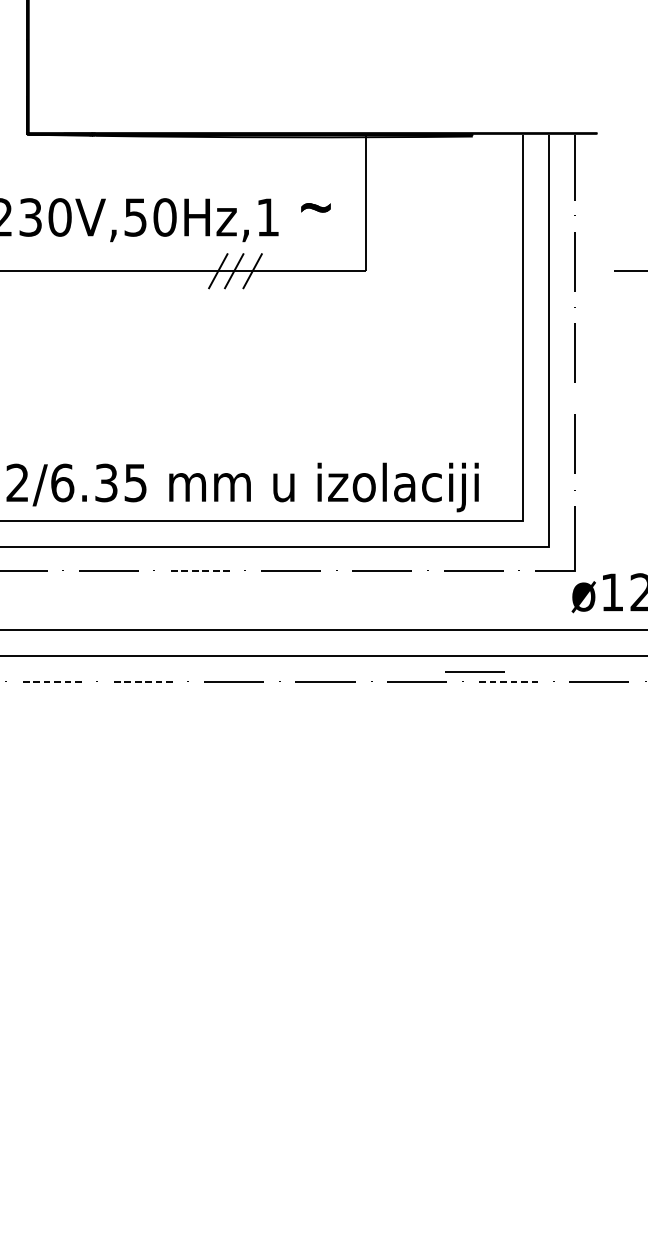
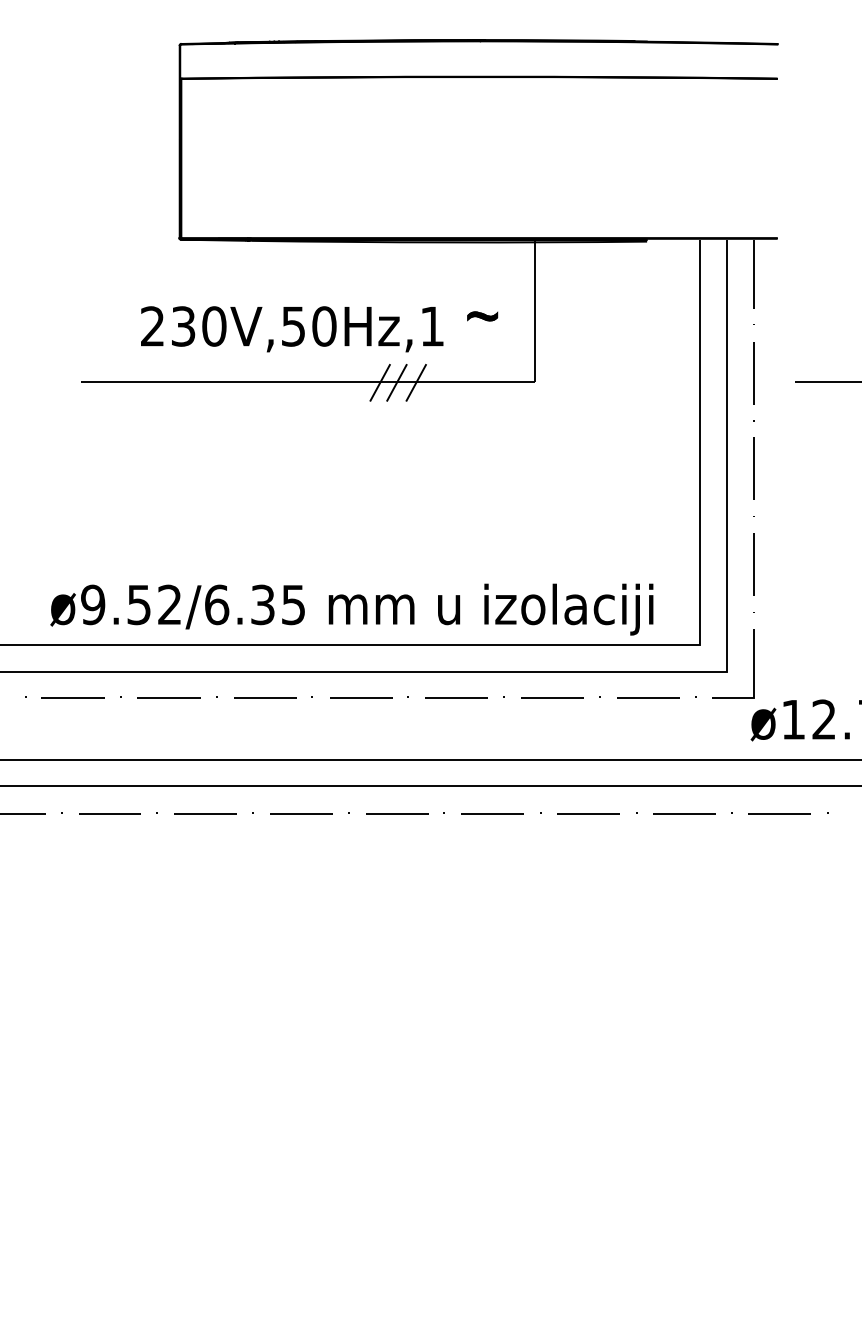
line: (199, 571) -> (360, 697), dashed -> solid
line: (475, 672) -> (649, 803), removed
line: (51, 681) -> (205, 813), dashed -> solid
line: (142, 681) -> (300, 813), dashed -> solid
line: (507, 681) -> (683, 813), dashed -> solid

